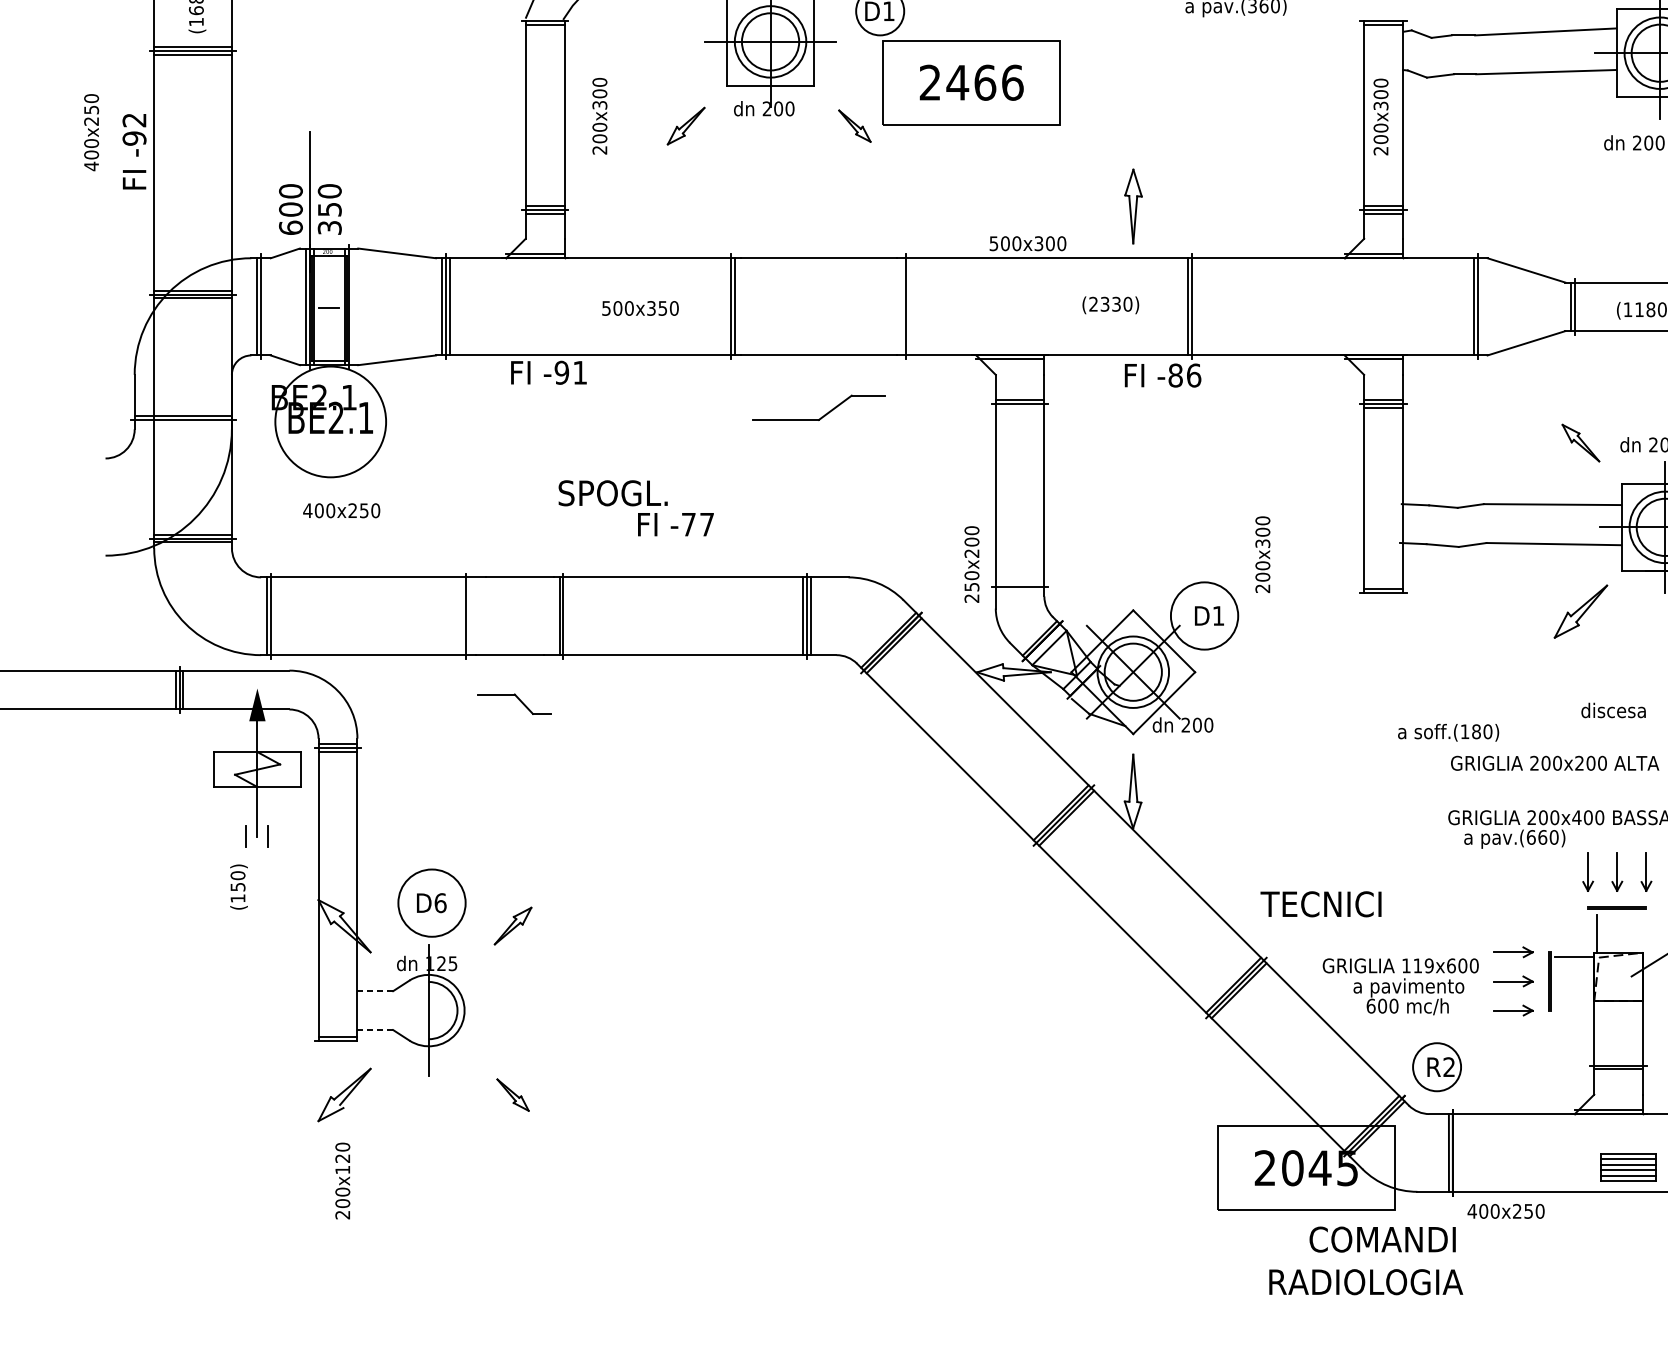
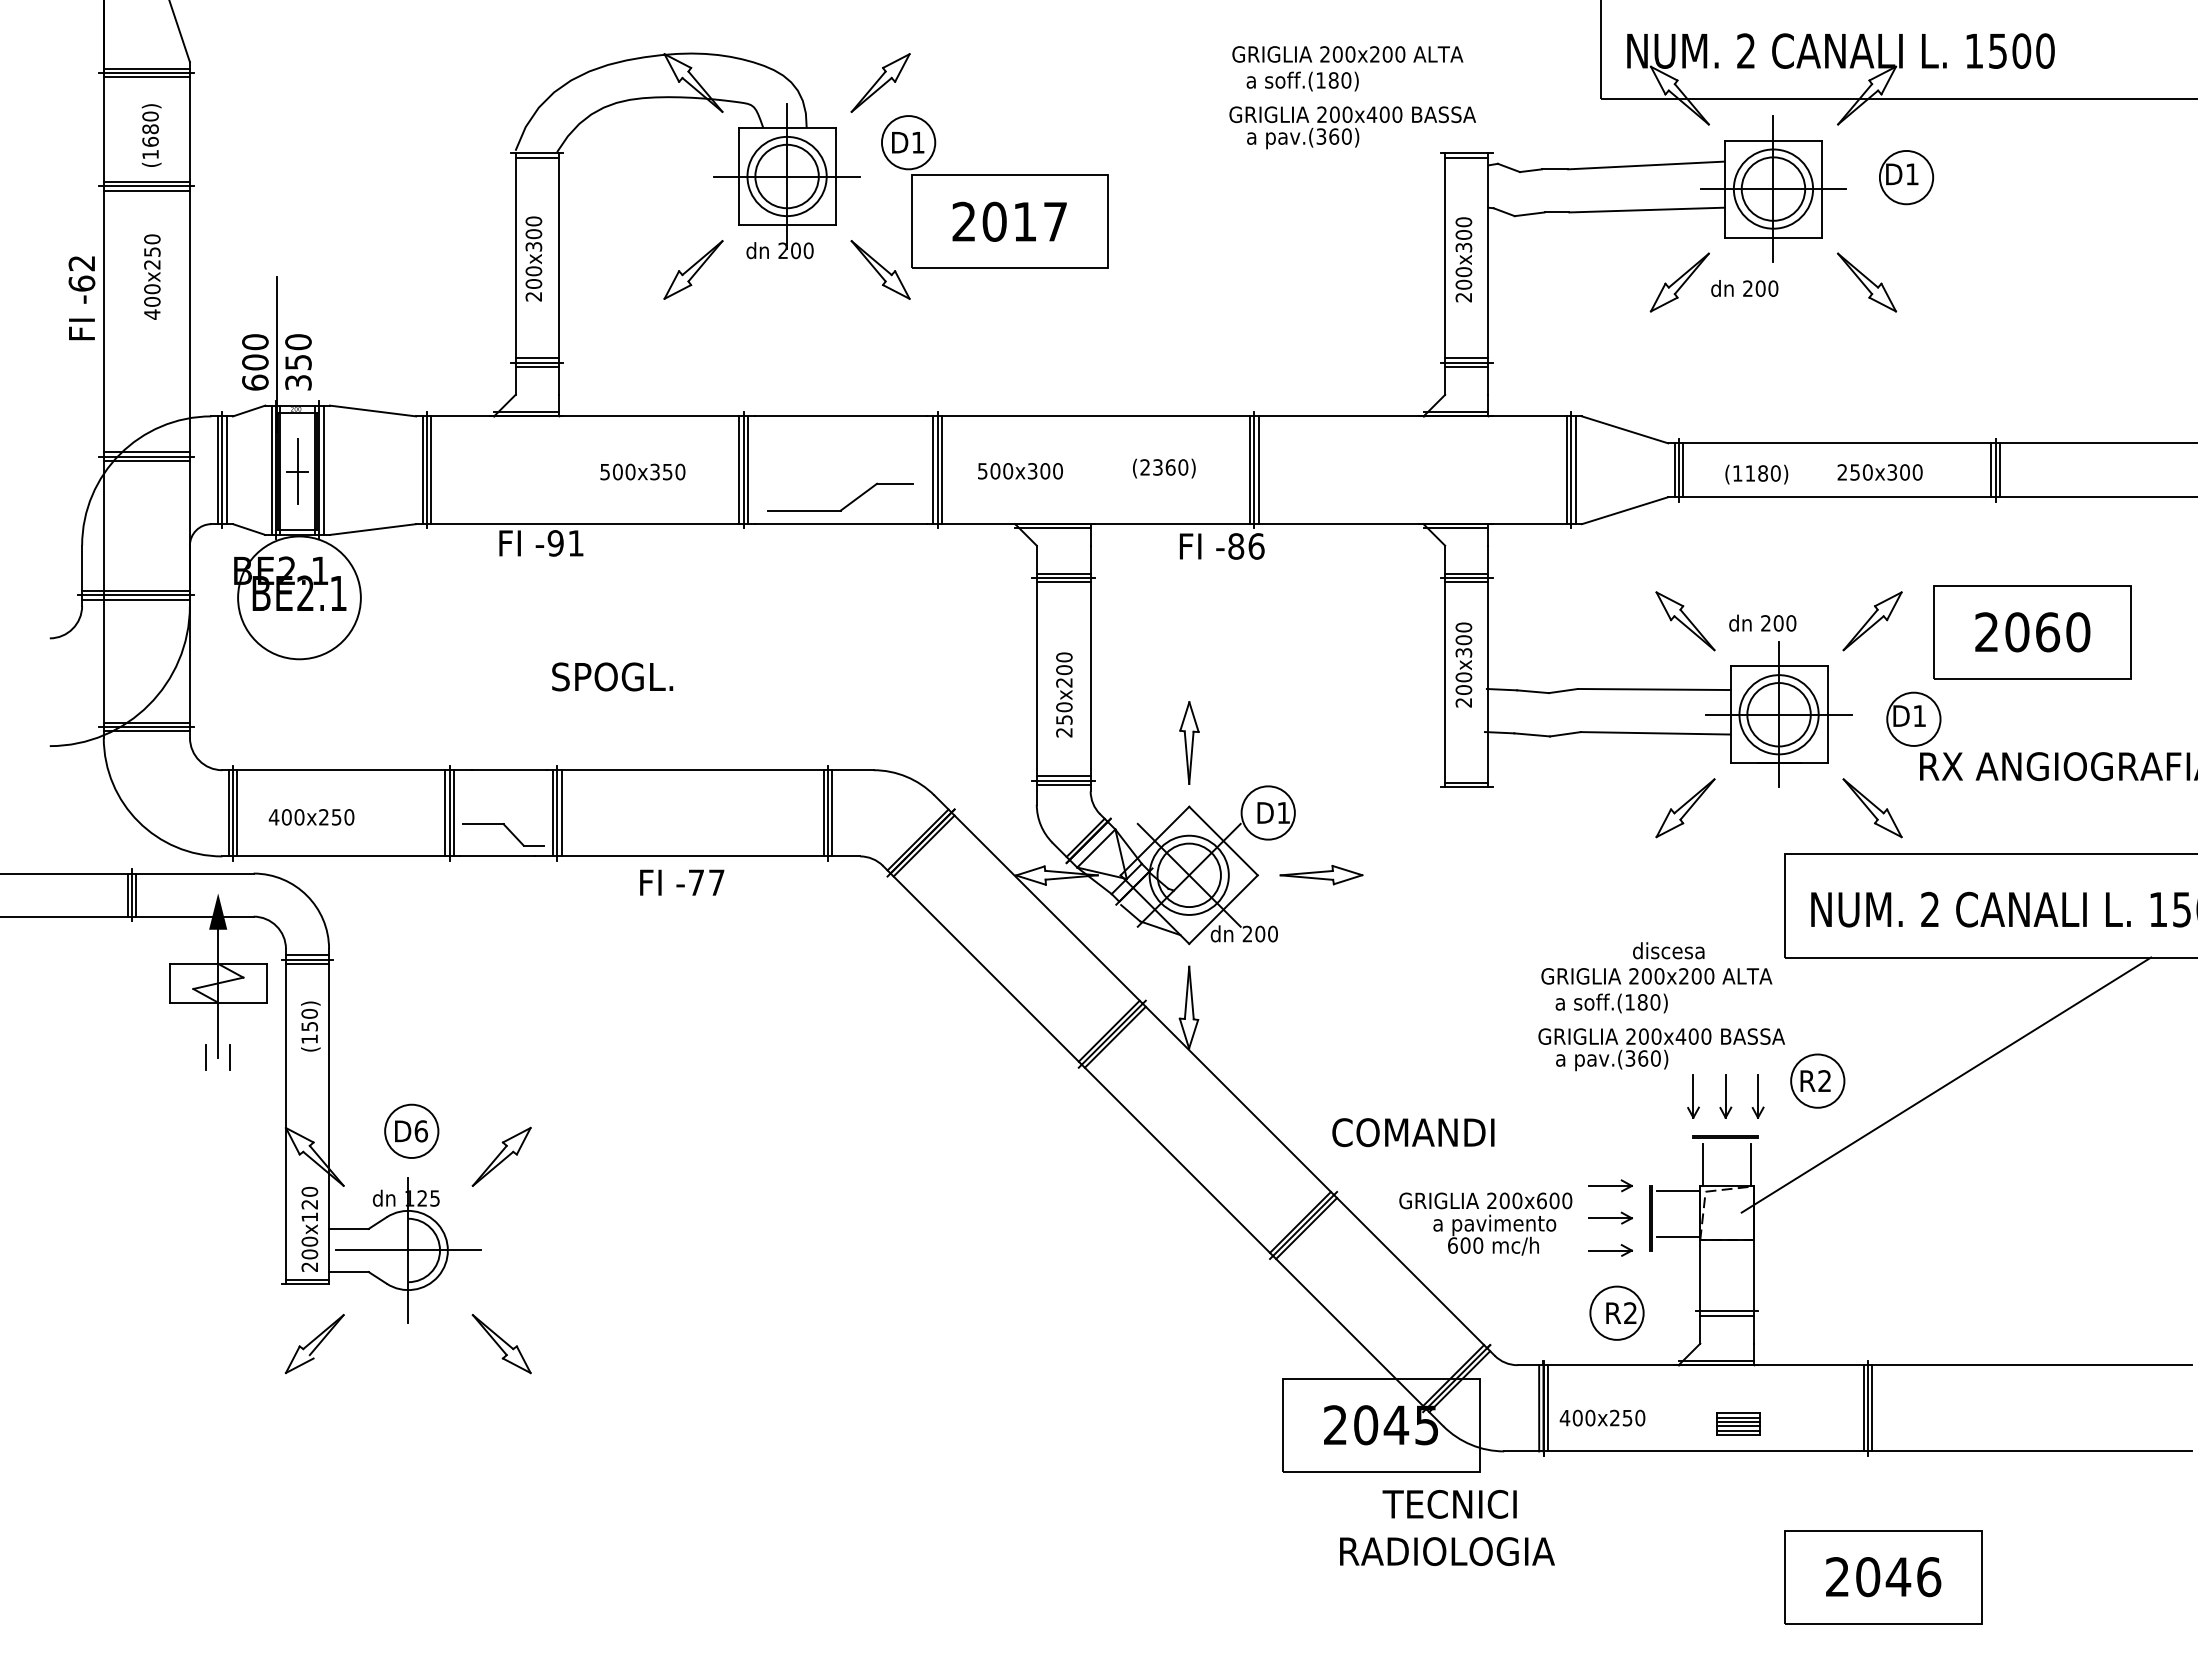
text: (984, 82) -> (1024, 221), 2466 -> 2017
text: (599, 115) -> (533, 258), moved
part: (686, 125) -> (693, 269), size x1.43
part: (854, 125) -> (880, 269), size x1.67
text: (91, 132) -> (152, 276), moved
part: (1575, 137) -> (1679, 282), added
text: (134, 138) -> (81, 283), -92 -> -62
part: (1133, 206) -> (1189, 742), moved
text: (1028, 243) -> (1020, 471), moved
text: (1116, 304) -> (1170, 467), (2330) -> (2360)
line: (352, 306) -> (323, 469), added
line: (264, 307) -> (226, 470), added
line: (328, 307) -> (297, 471), added
line: (727, 307) -> (739, 470), added
line: (902, 307) -> (933, 470), added
line: (909, 307) -> (941, 470), added
line: (1195, 307) -> (1258, 470), added
line: (1481, 307) -> (1575, 470), added
line: (1579, 307) -> (1683, 470), added
line: (1019, 408) -> (1063, 582), added
part: (823, 415) -> (845, 505), moved
line: (182, 423) -> (135, 599), added
part: (1580, 443) -> (1685, 621), size x1.43
text: (341, 510) -> (311, 817), moved
text: (676, 524) -> (682, 882), moved
text: (1262, 554) -> (1463, 664), moved
text: (972, 564) -> (1064, 694), moved
line: (1019, 583) -> (1063, 776), added
line: (1019, 590) -> (1063, 784), added
circle: (1203, 615) -> (1267, 812), size x0.71
line: (274, 616) -> (237, 813), added
line: (462, 616) -> (445, 813), added
line: (469, 616) -> (453, 813), added
line: (567, 616) -> (561, 813), added
part: (1252, 672) -> (1321, 875), added
part: (518, 699) -> (507, 829), moved
text: (1613, 710) -> (1668, 950), moved
text: (1448, 732) -> (1611, 1003), moved
text: (1531, 837) -> (1630, 1058), pav.(660) -> pav.(360)
text: (238, 887) -> (310, 1026), moved
circle: (431, 903) -> (411, 1131), size x0.71
text: (1334, 904) -> (1412, 1132), TECNICI -> COMANDI
part: (512, 925) -> (501, 1156), size x1.43
line: (1639, 933) -> (1750, 1165), added
text: (1417, 965) -> (1504, 1200), 119x600 -> 200x600
line: (374, 990) -> (348, 1228), dashed -> solid
line: (1574, 998) -> (1678, 1237), added
line: (429, 1010) -> (408, 1250), added
line: (374, 1030) -> (348, 1272), dashed -> solid
part: (1436, 1066) -> (1616, 1312), moved
part: (512, 1095) -> (501, 1344), size x1.67
line: (1456, 1153) -> (1547, 1408), added
part: (1628, 1166) -> (1738, 1423), size x0.71
text: (342, 1180) -> (309, 1228), moved
text: (1506, 1210) -> (1602, 1417), moved
text: (1381, 1238) -> (1464, 1503), COMANDI -> TECNICI

